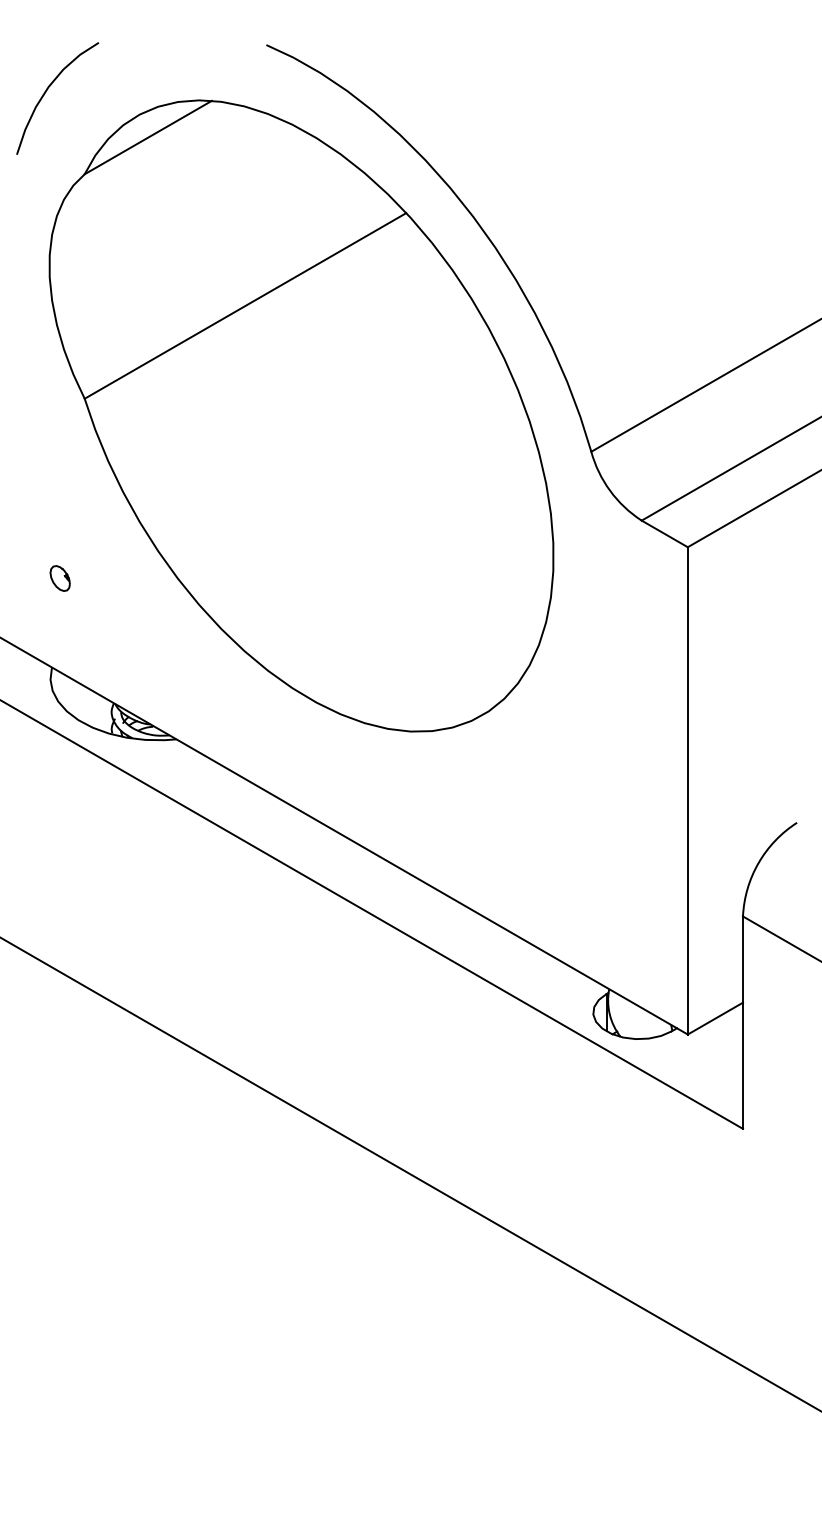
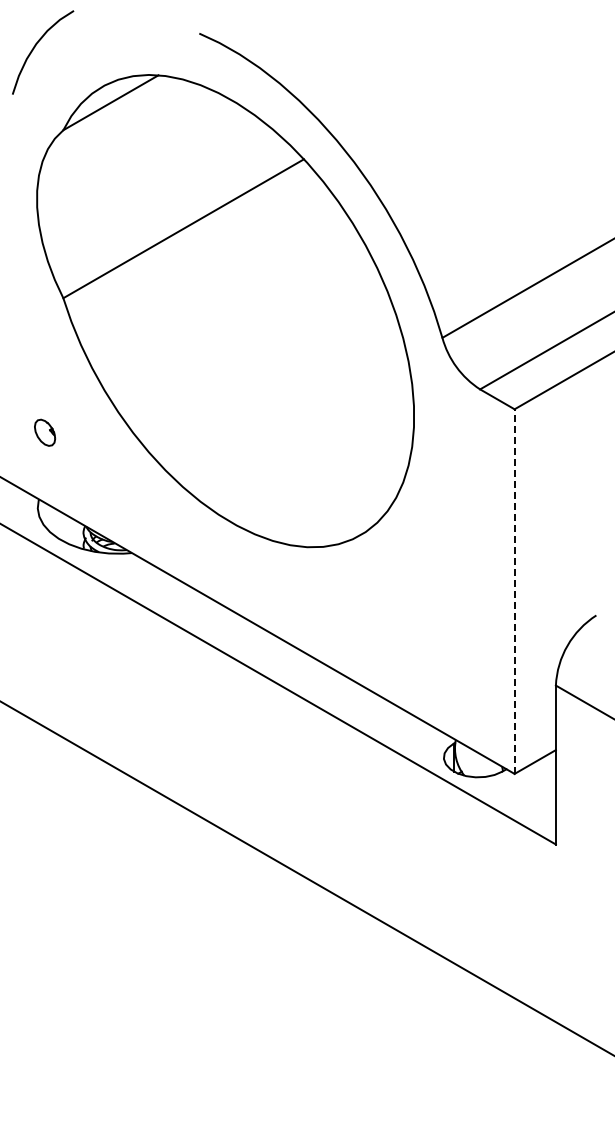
curve: (47, 91) -> (35, 47), moved
part: (59, 578) -> (44, 432), size x1.4
line: (687, 790) -> (514, 591), solid -> dashed

